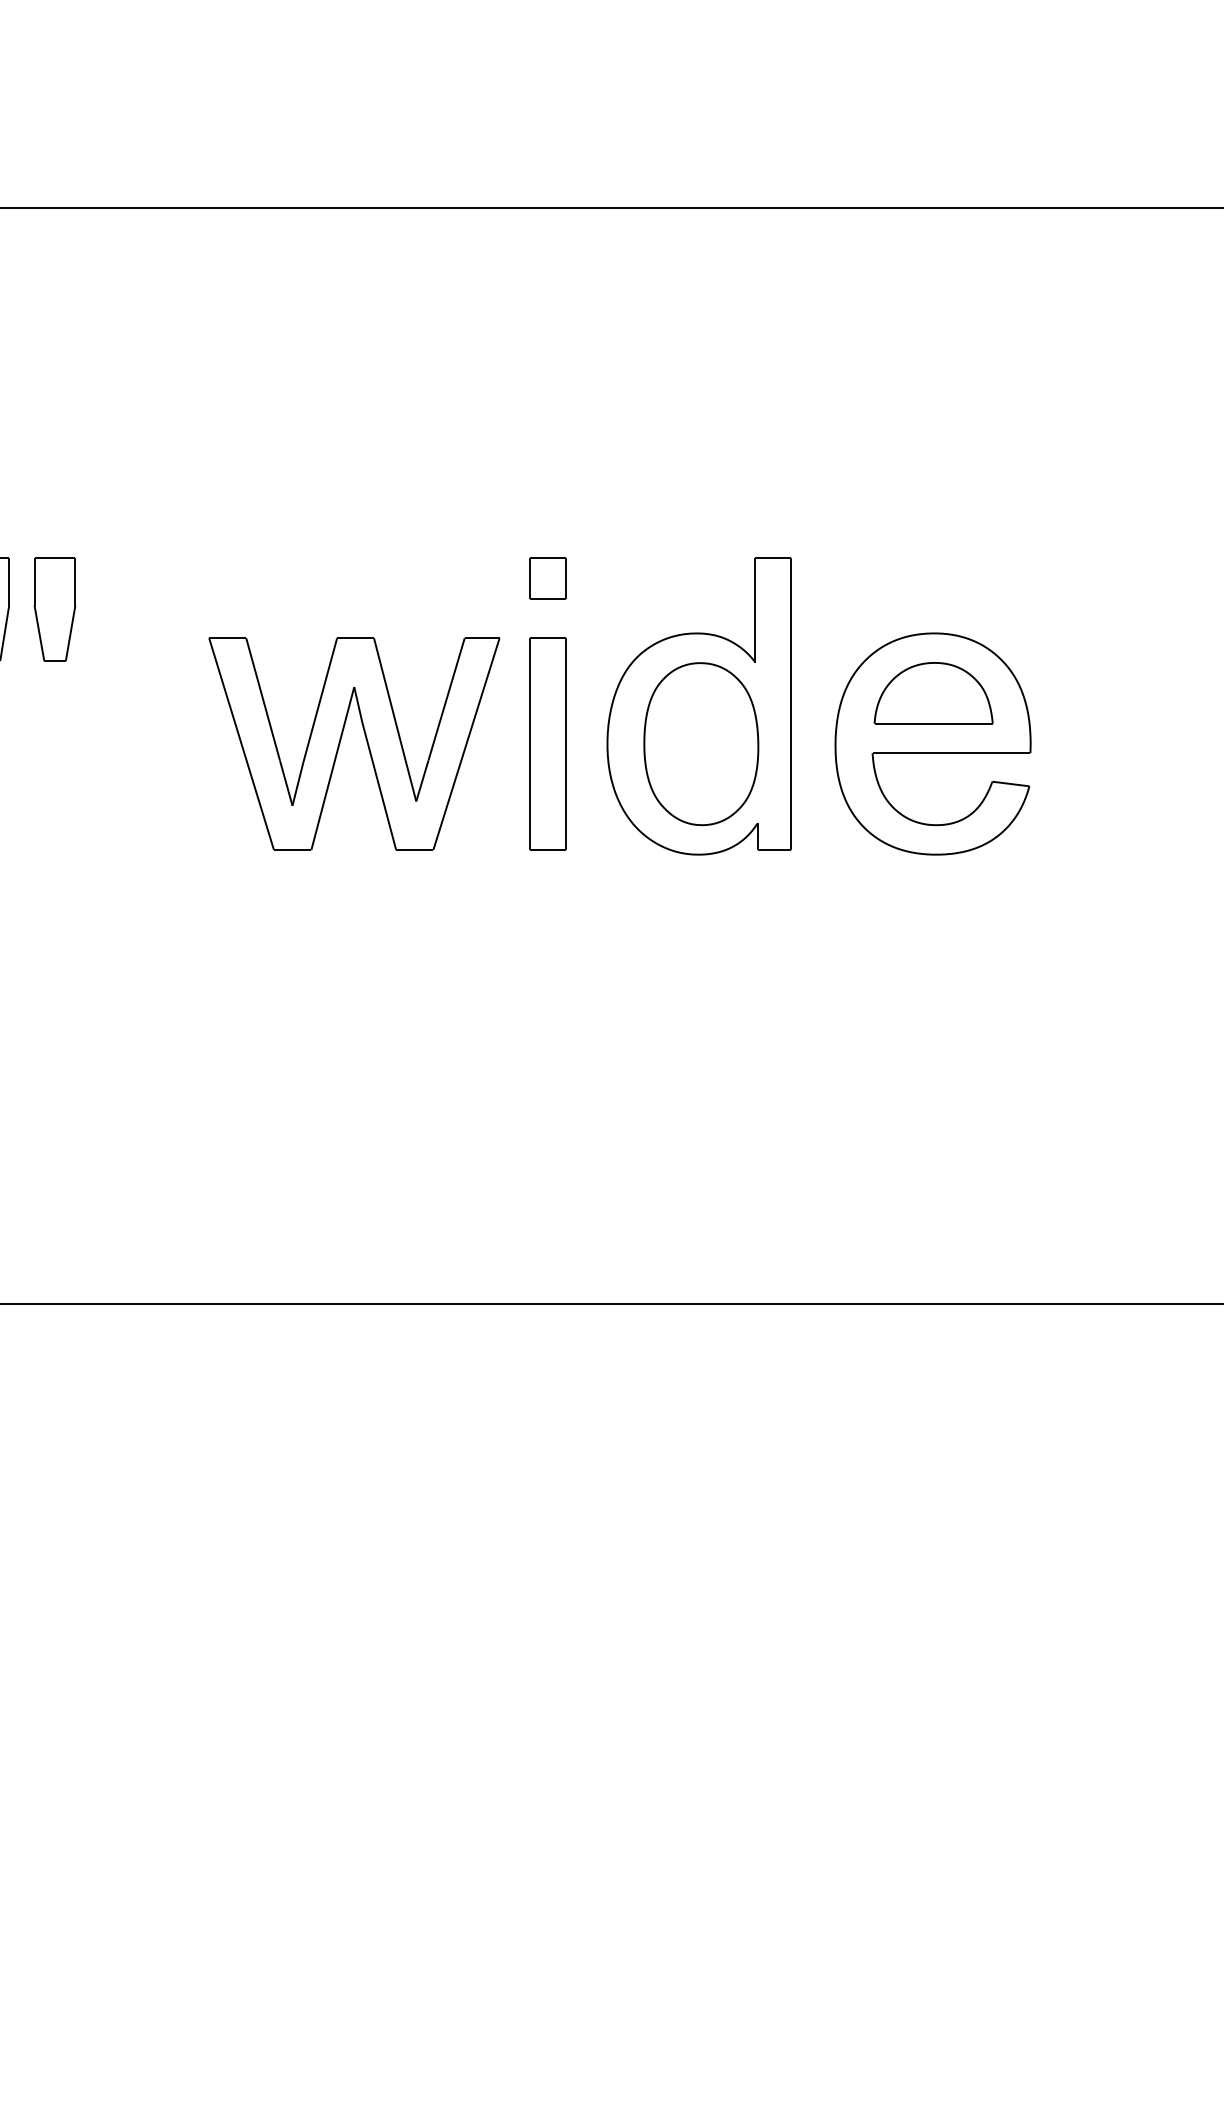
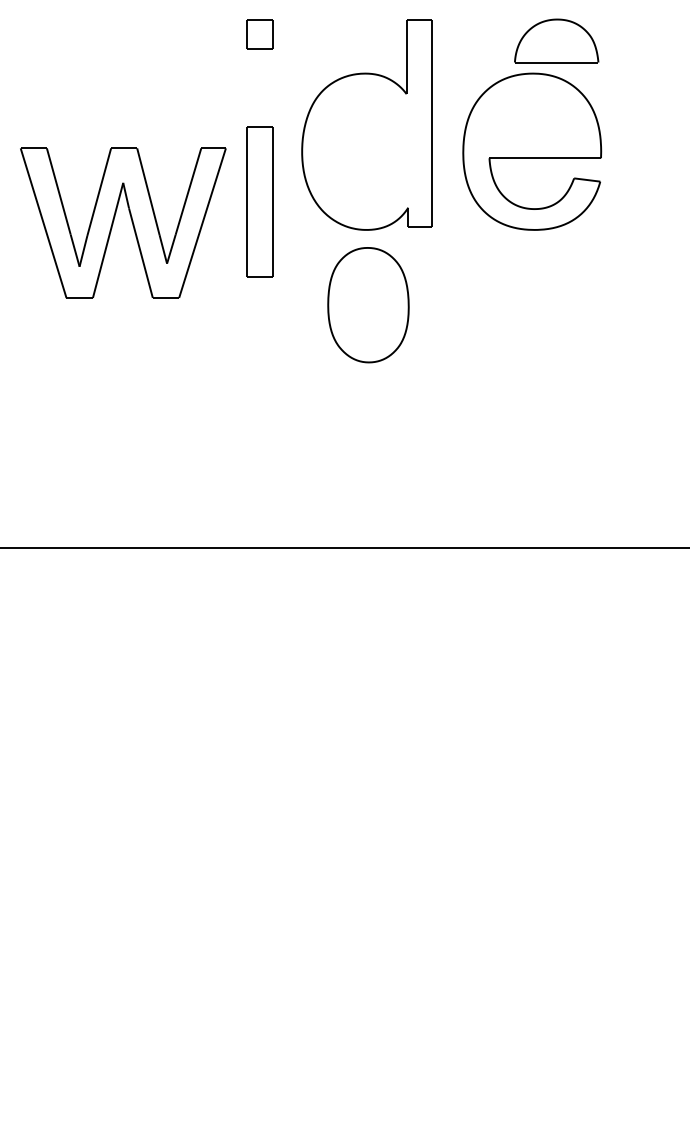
part: (933, 693) -> (556, 41), moved
part: (365, 739) -> (131, 219), moved
part: (547, 743) -> (259, 201), moved
part: (701, 744) -> (368, 305), moved

